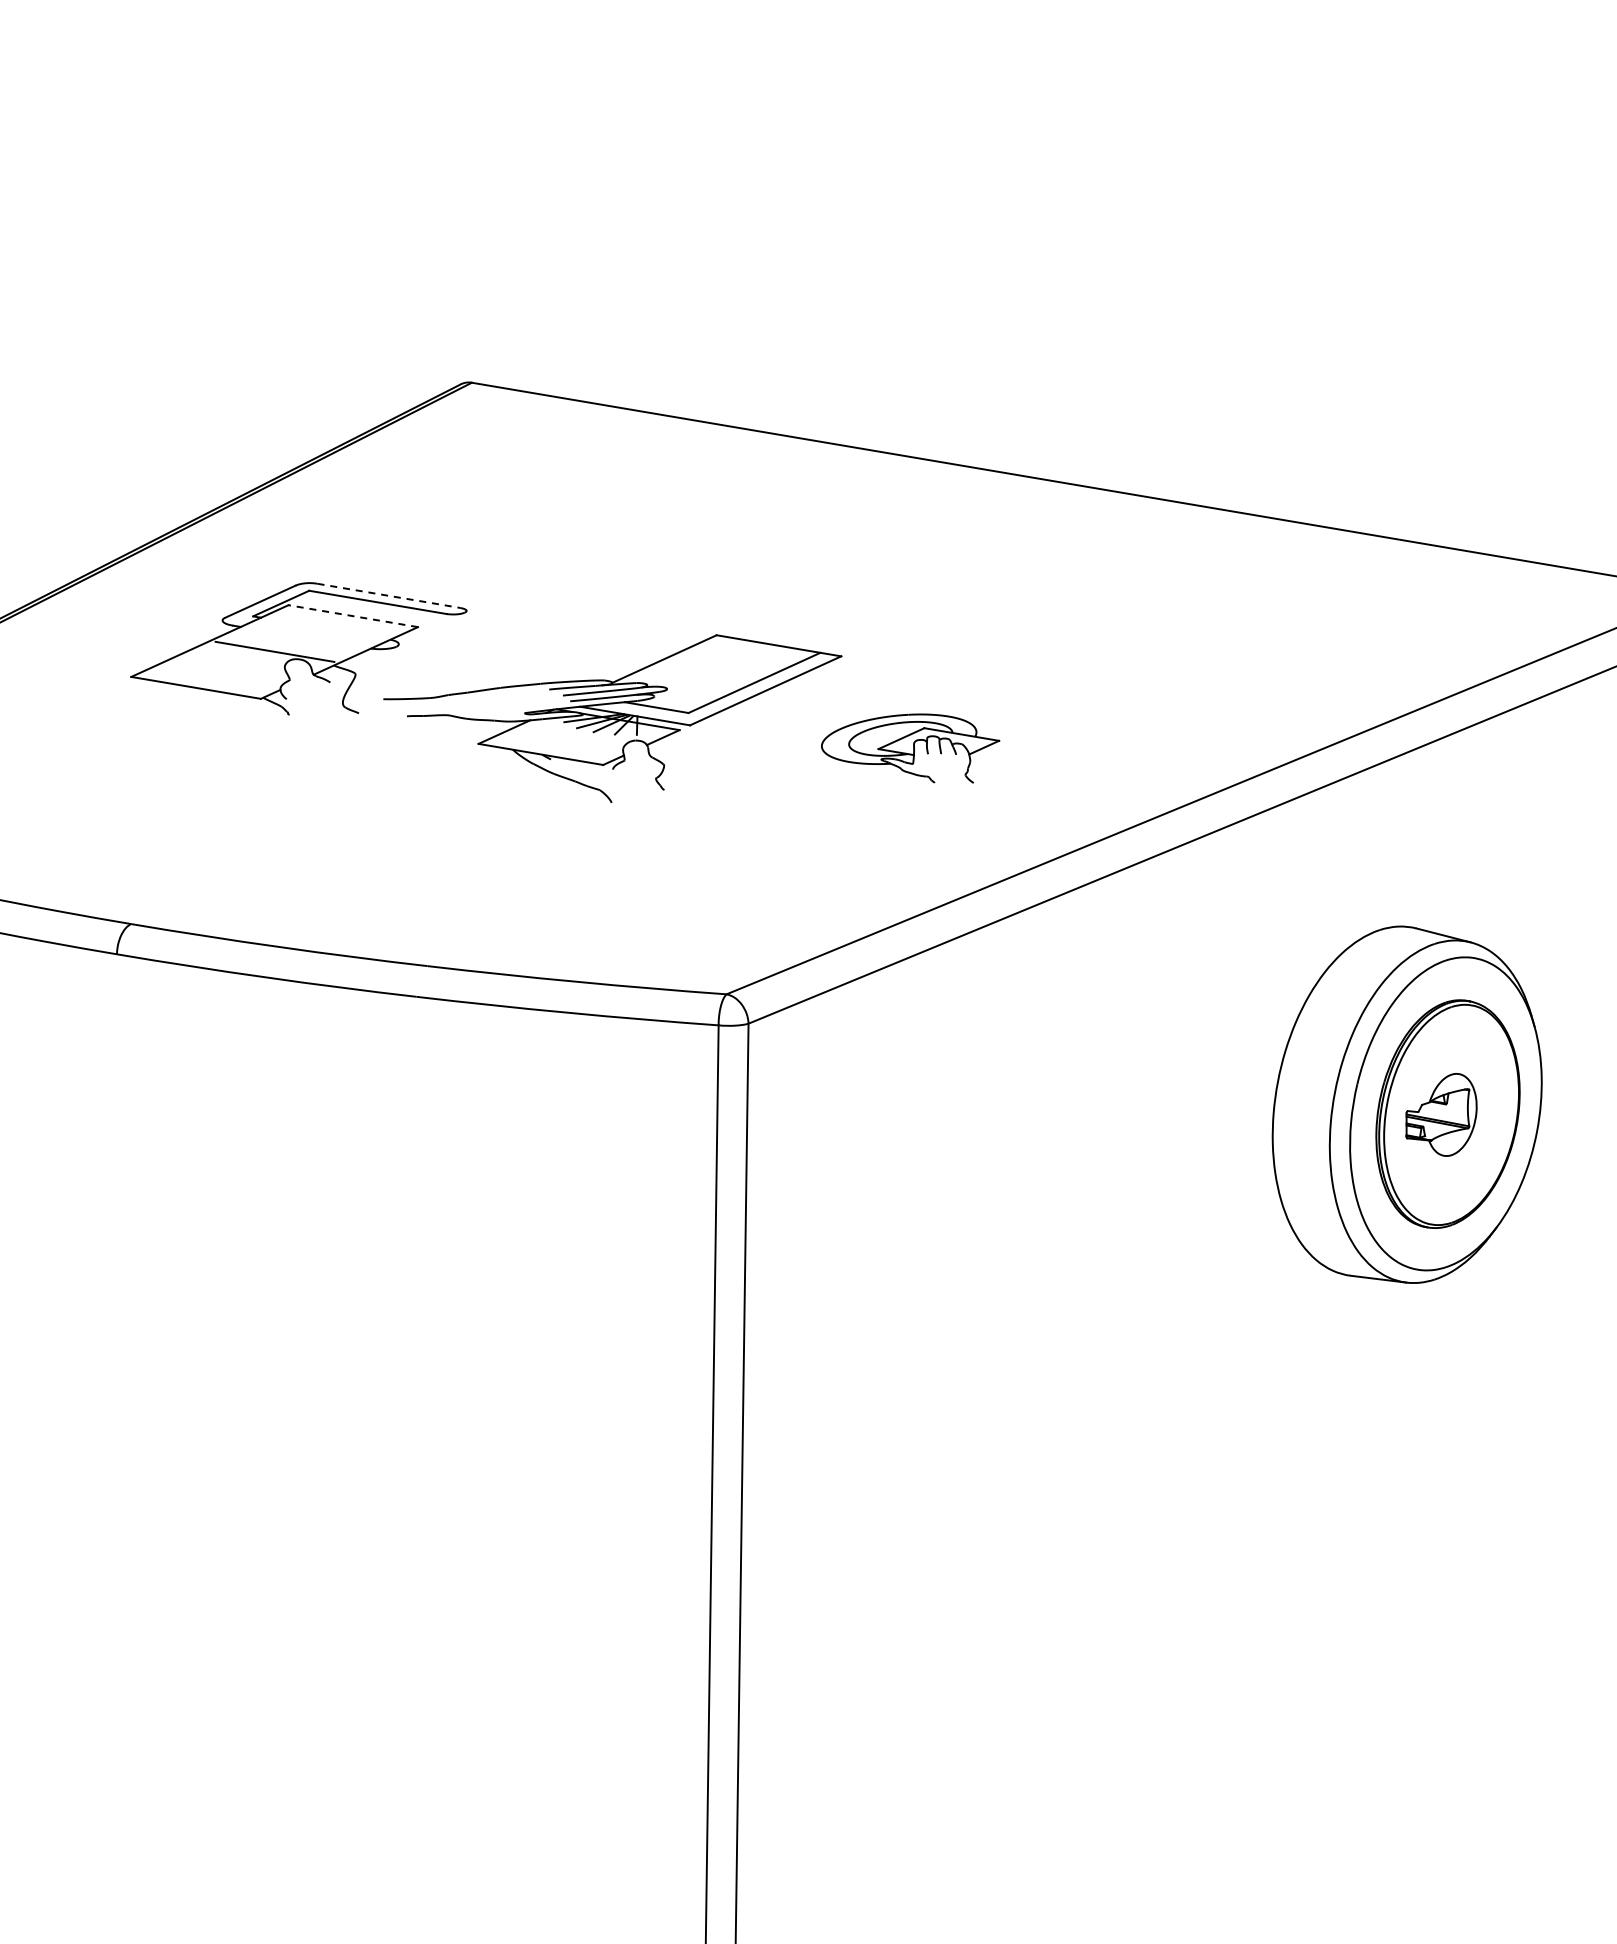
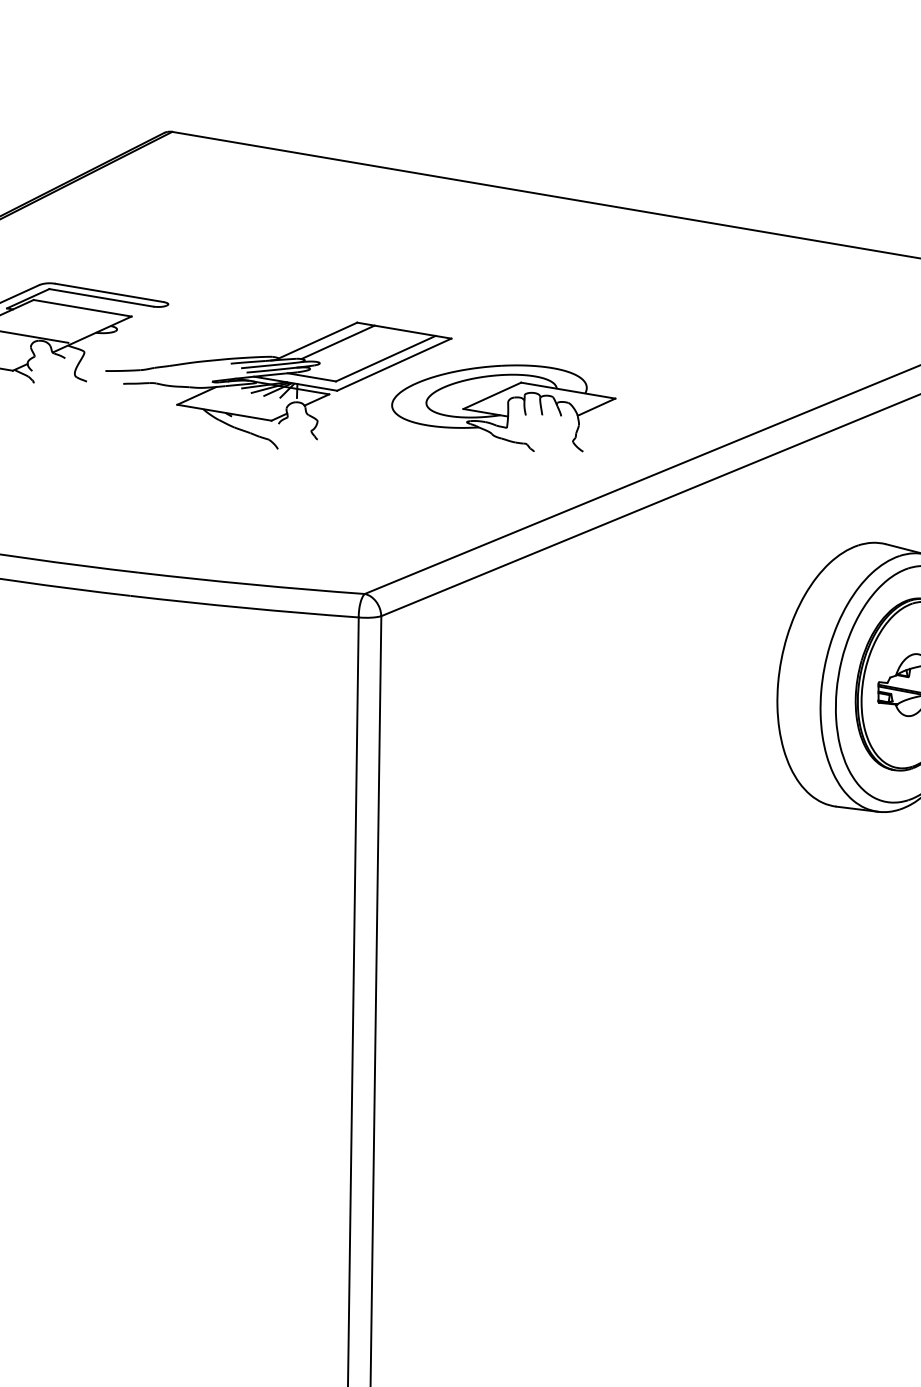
line: (389, 595) -> (110, 292), dashed -> solid
line: (353, 616) -> (82, 308), dashed -> solid
line: (690, 661) -> (337, 342), added
part: (910, 748) -> (503, 408), size x1.67

